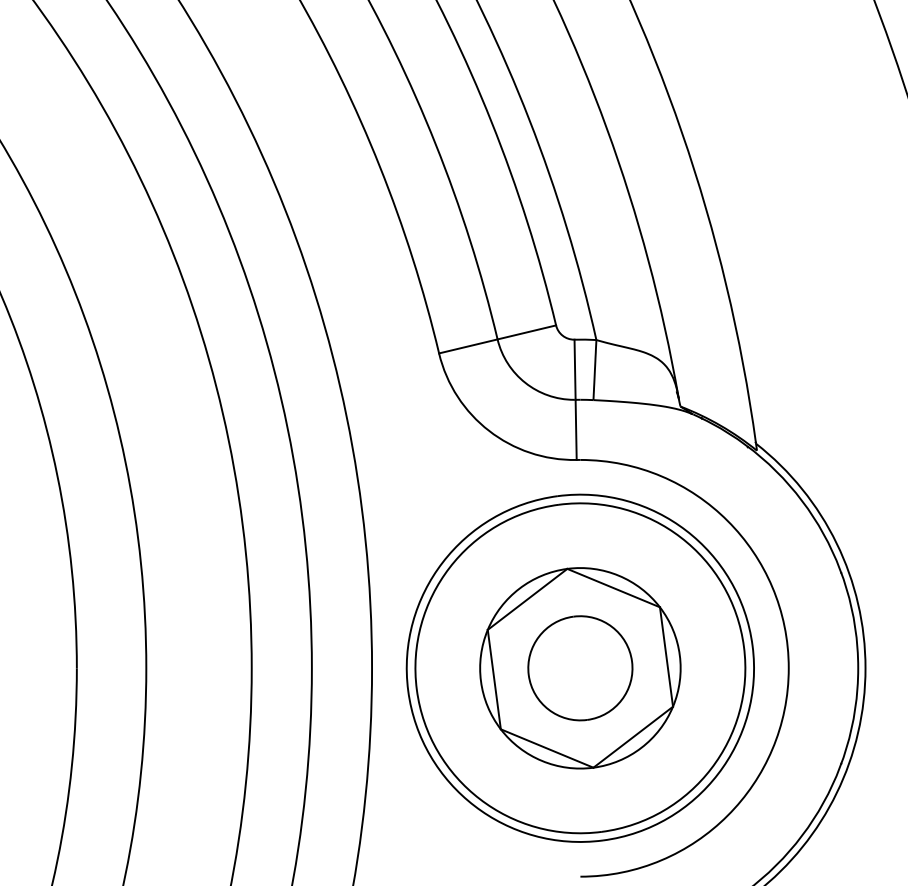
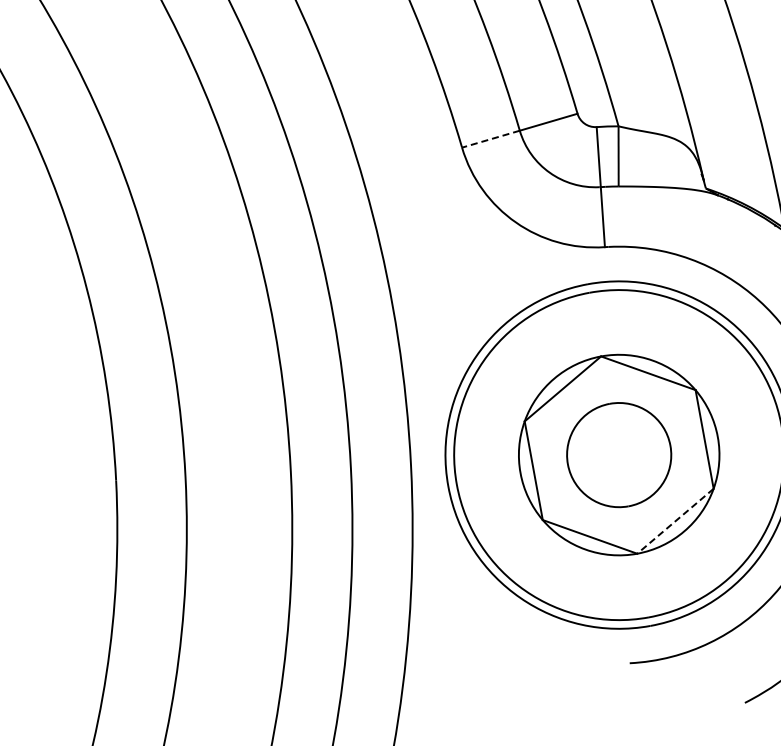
line: (467, 346) -> (490, 139), solid -> dashed
line: (632, 737) -> (674, 521), solid -> dashed

